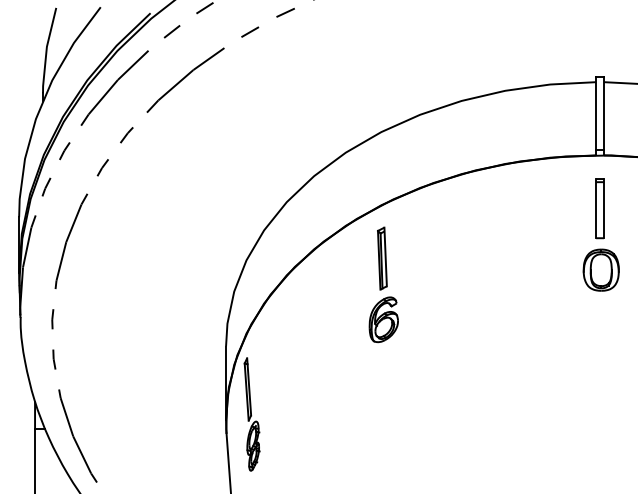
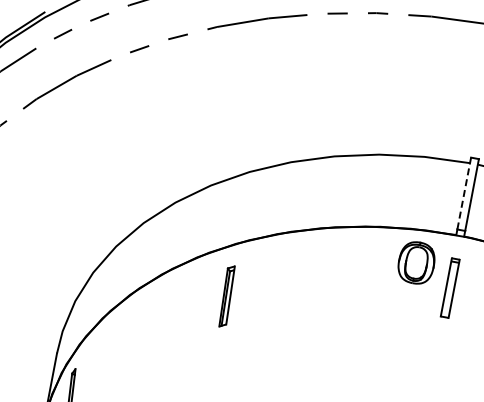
line: (596, 113) -> (464, 194), solid -> dashed
part: (600, 269) -> (415, 262), moved
part: (383, 319) -> (216, 356), removed

